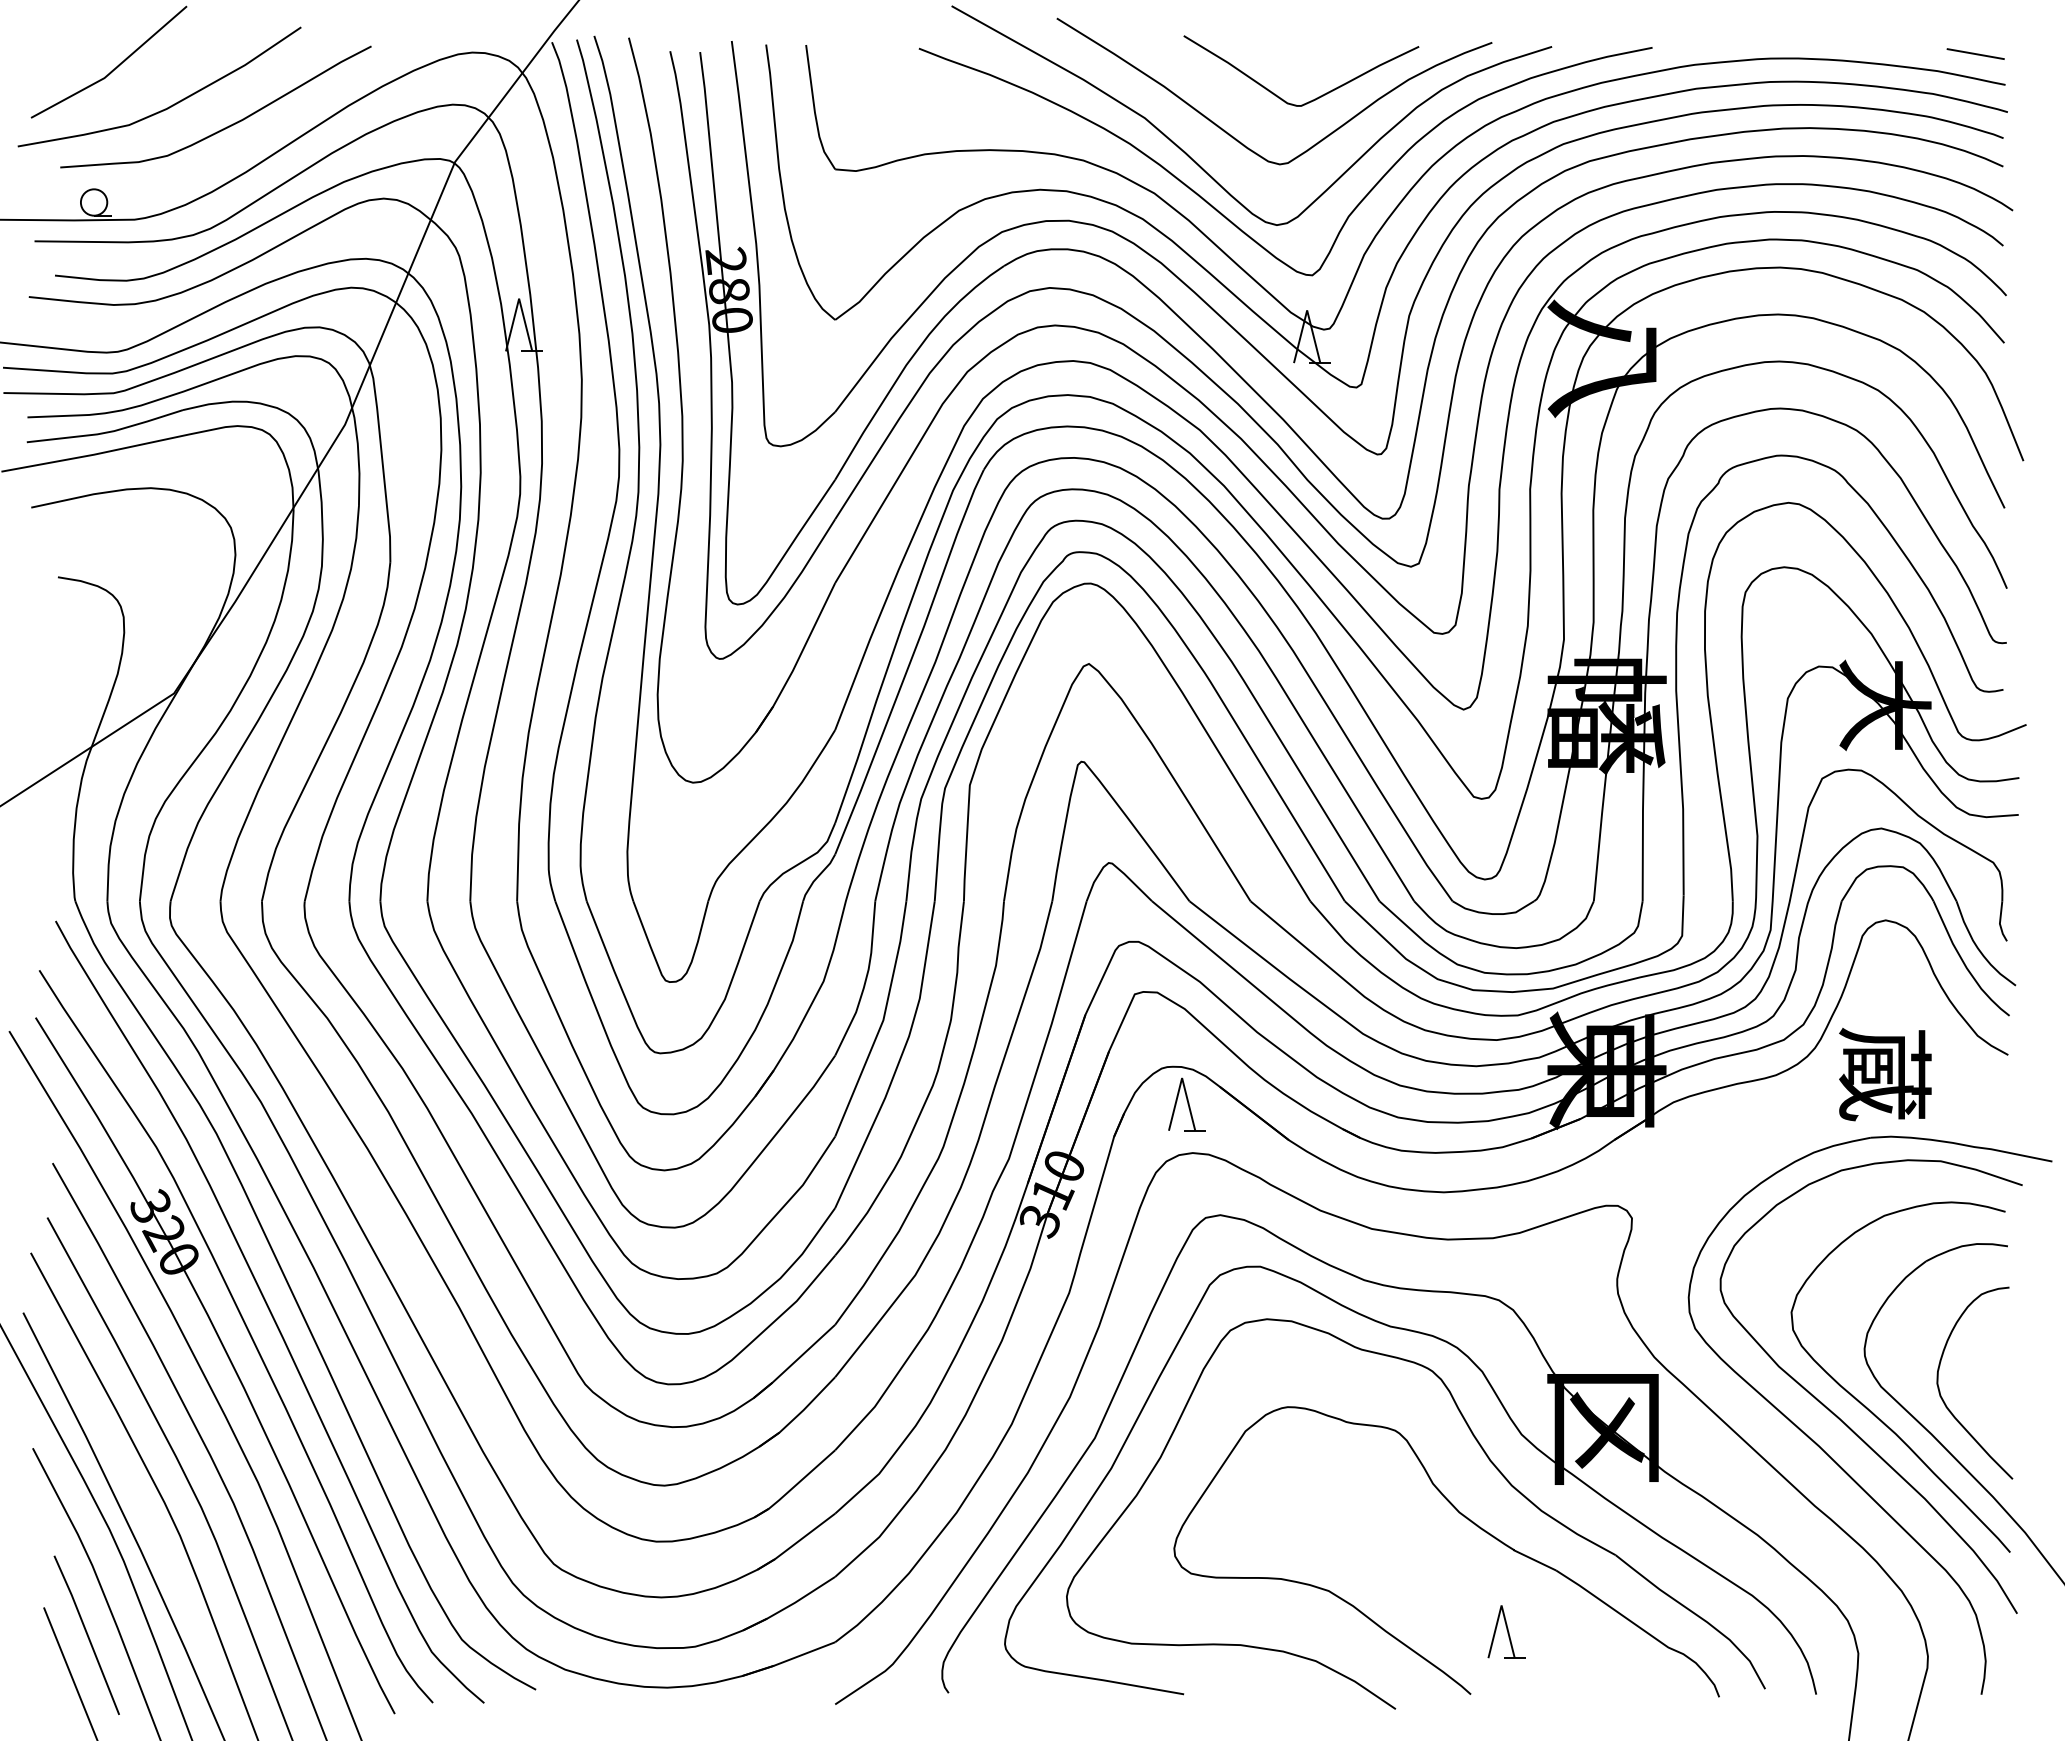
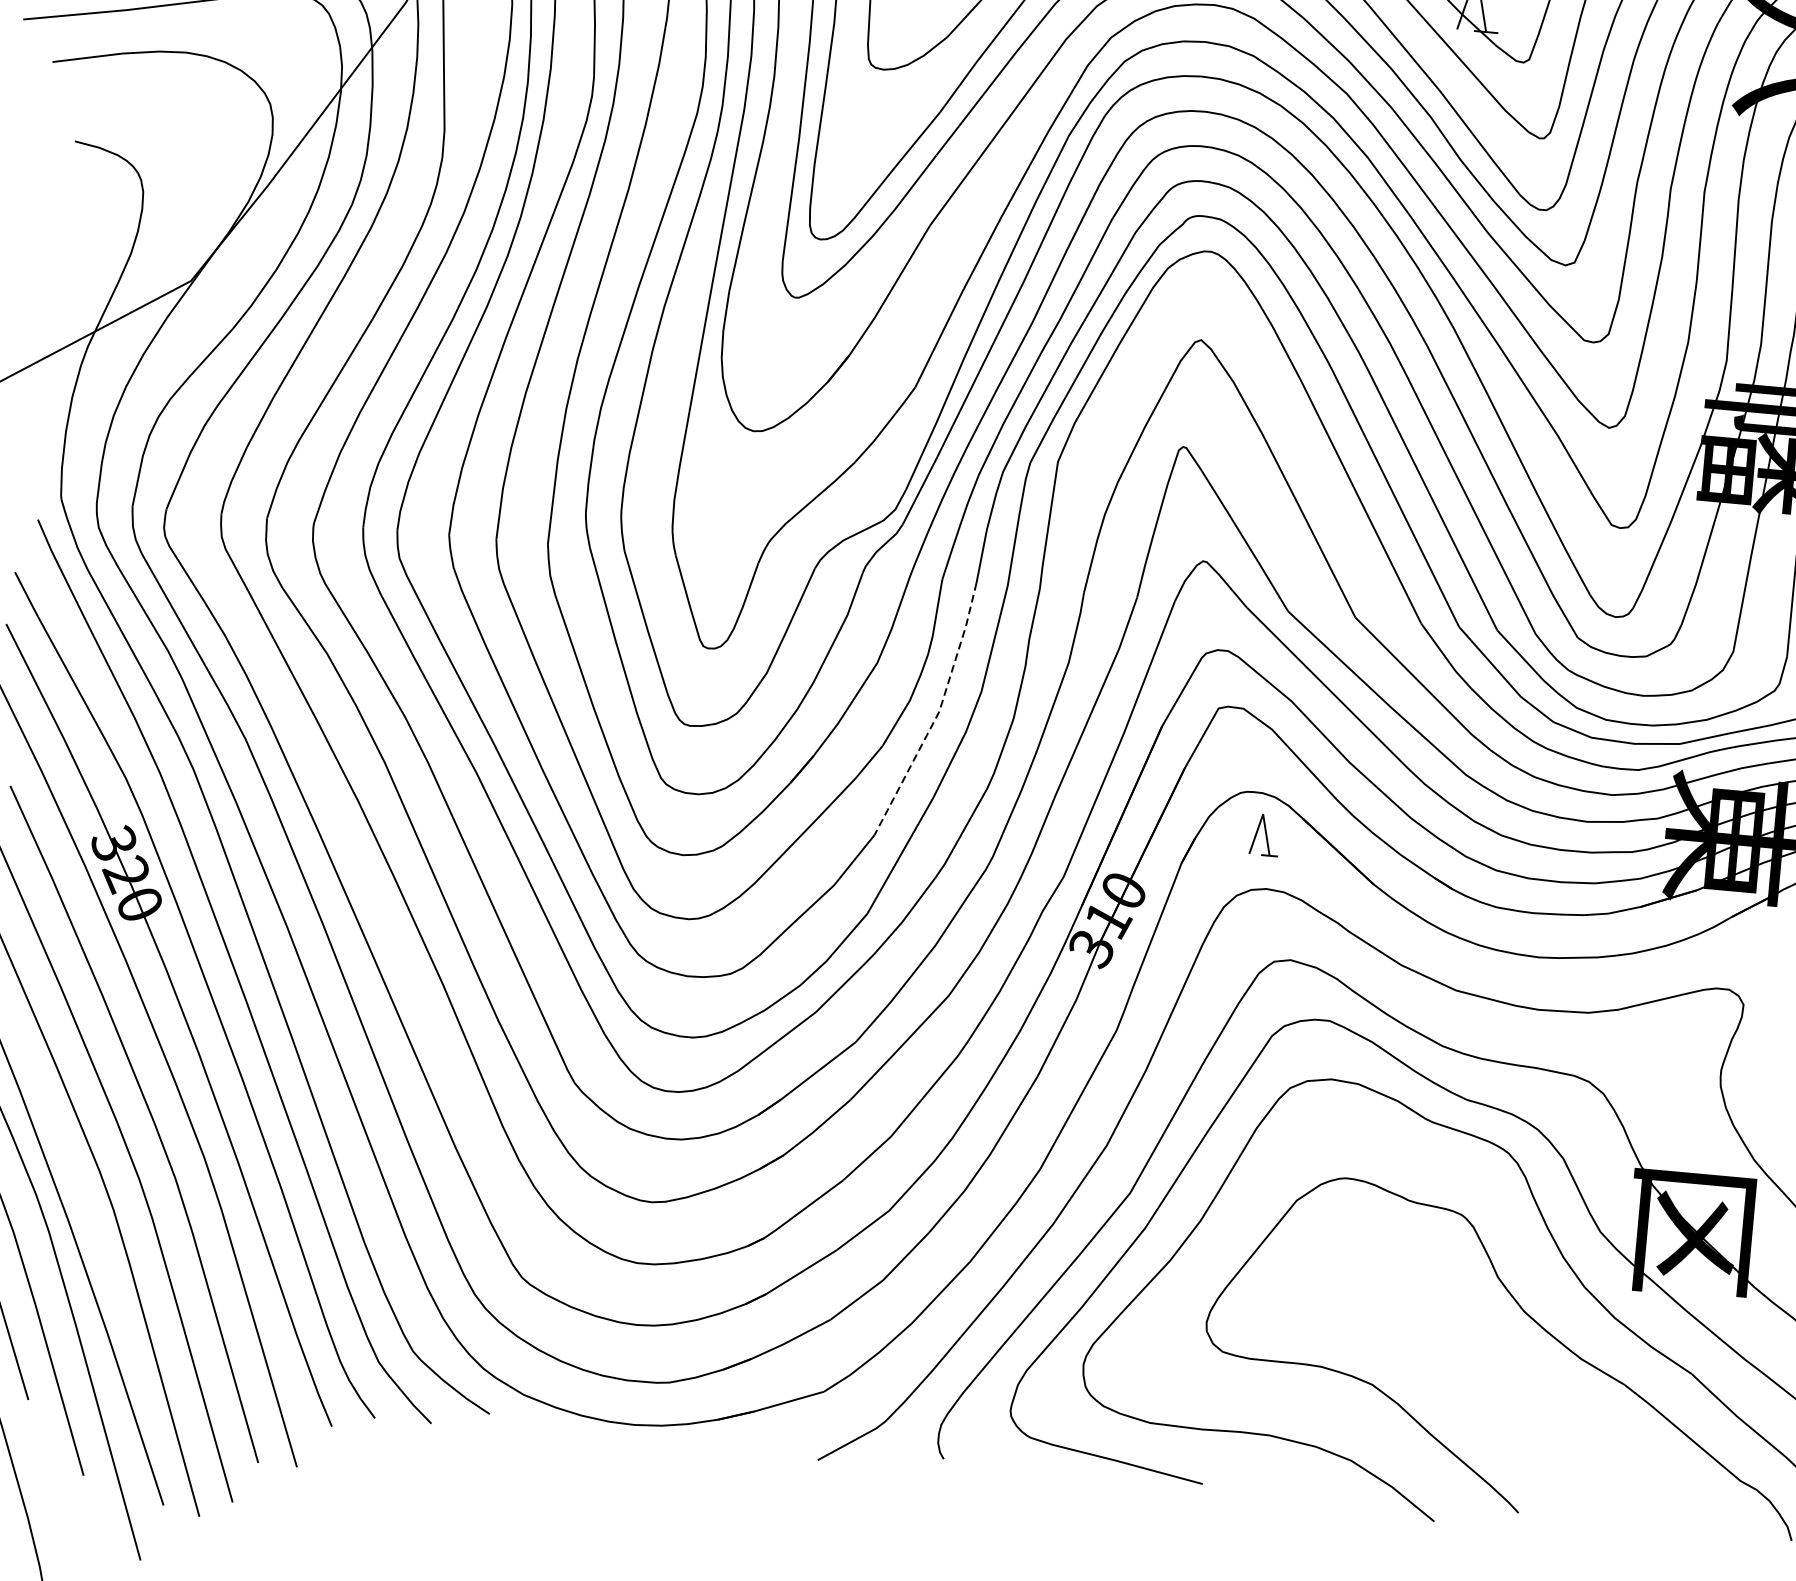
line: (883, 1021) -> (939, 713), solid -> dashed
part: (1186, 1104) -> (1264, 834), size x0.7
part: (1506, 1631) -> (1564, 1447), removed

